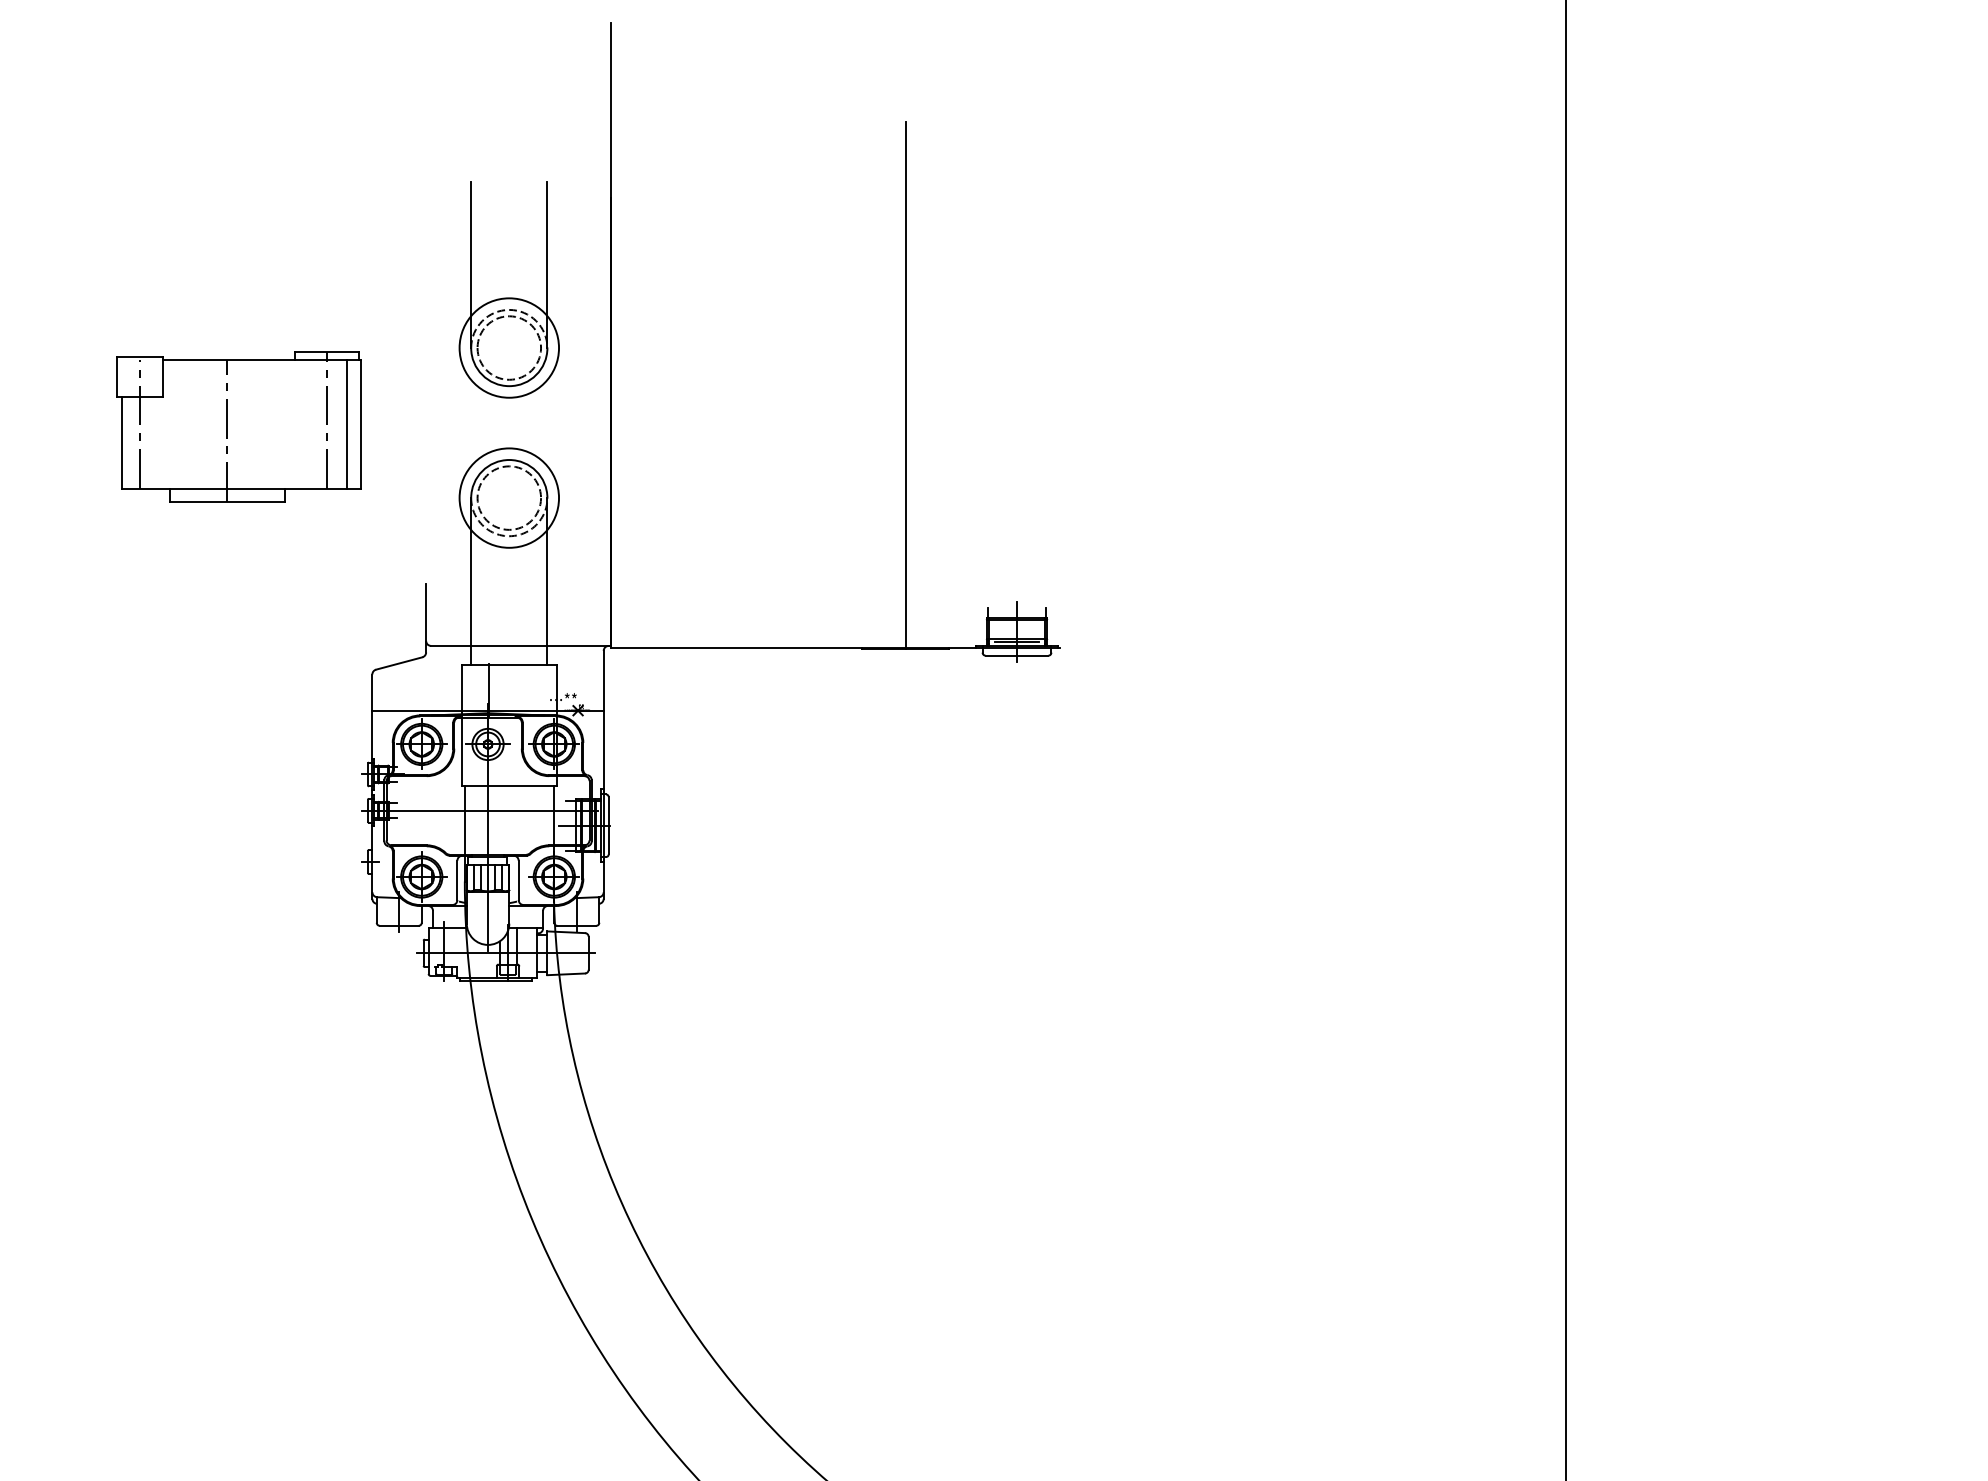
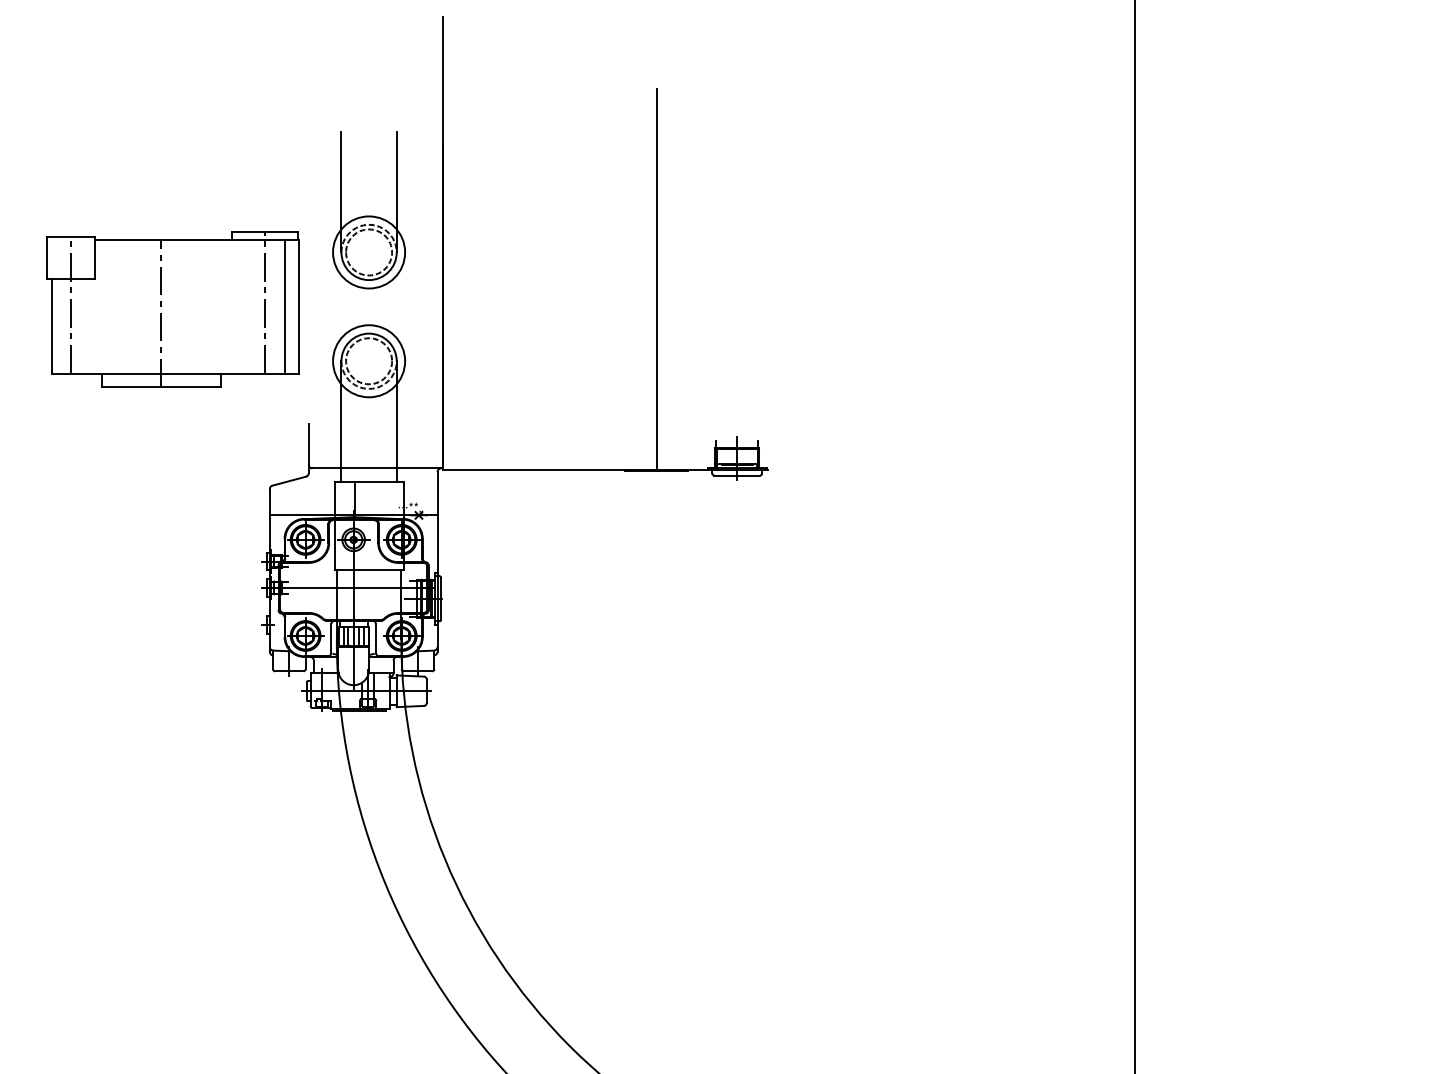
part: (238, 426) -> (172, 309), size x1.43

